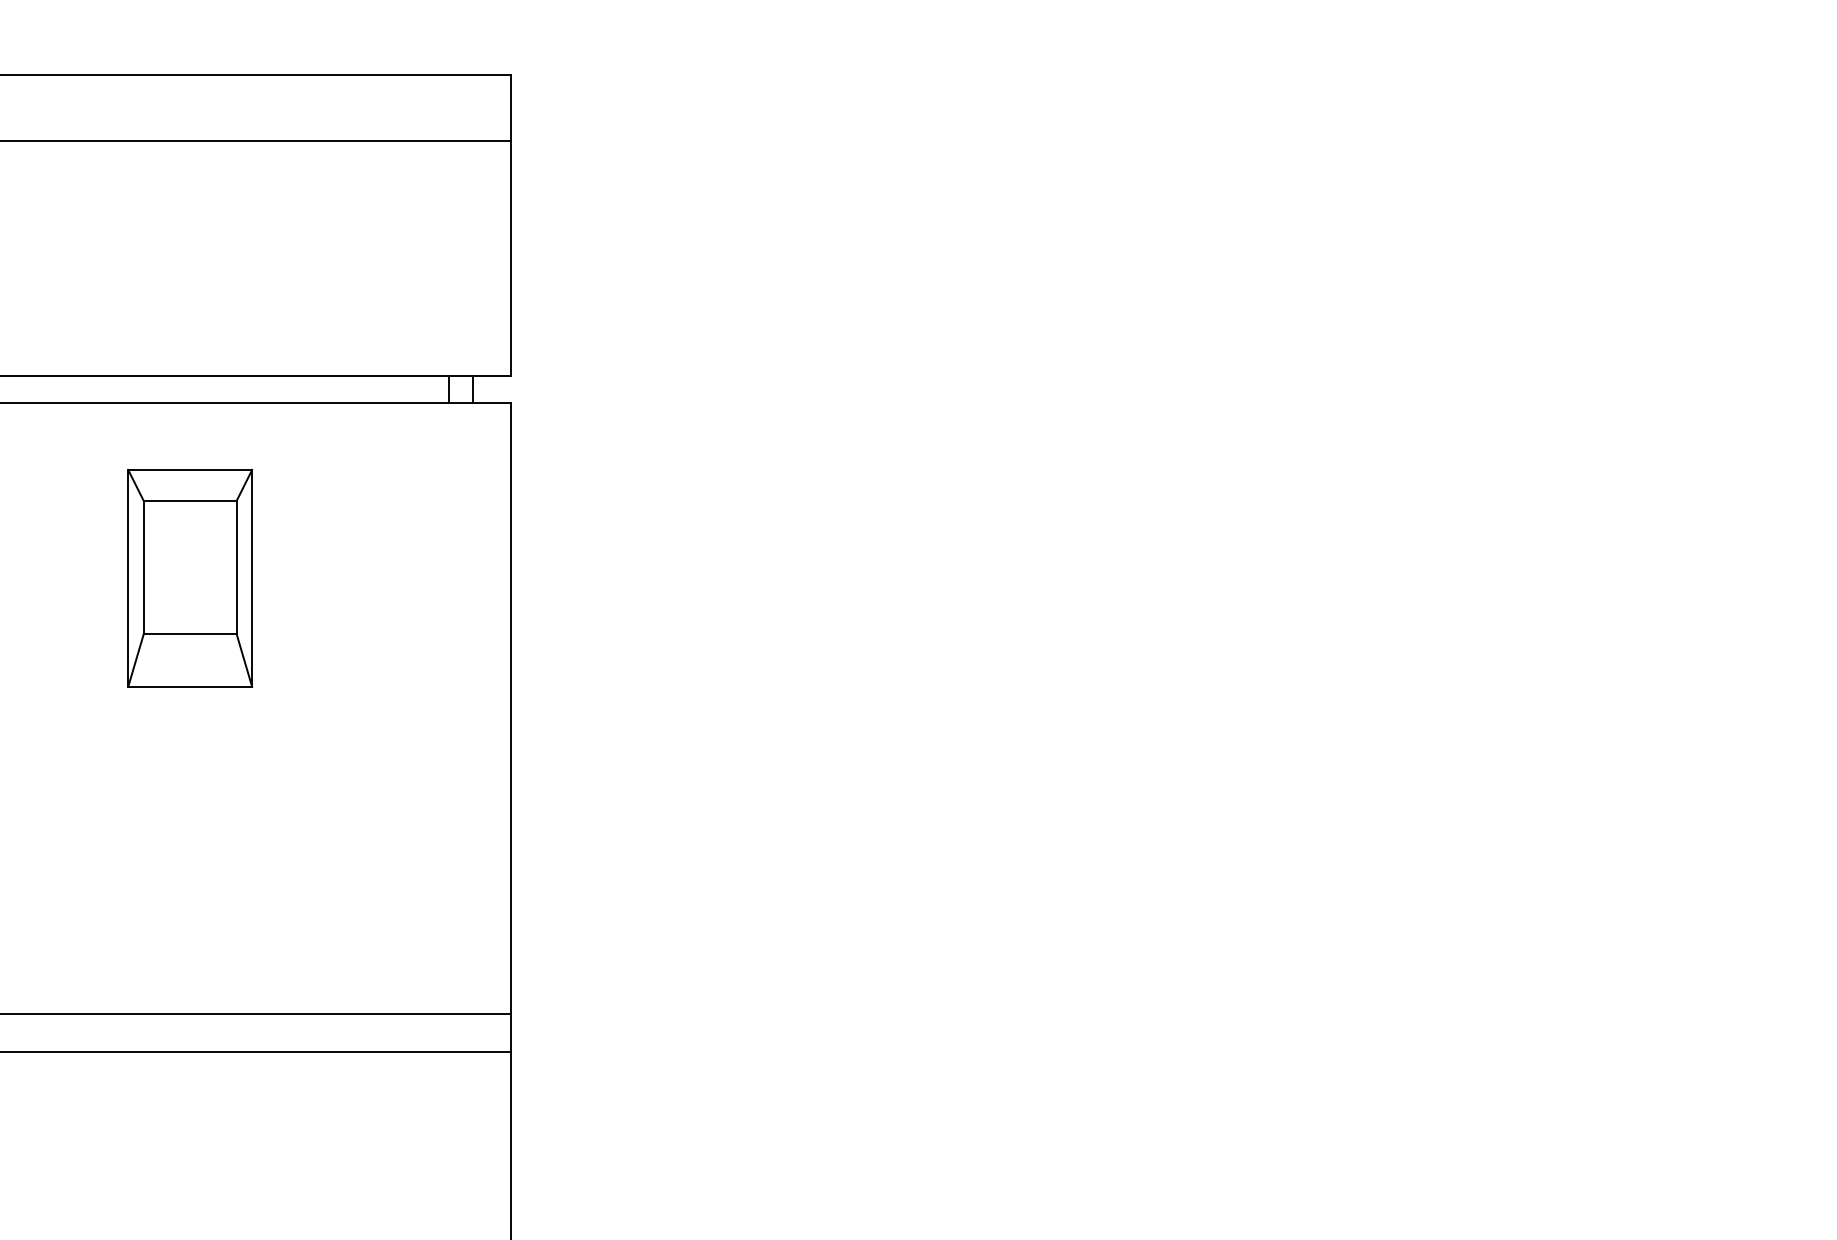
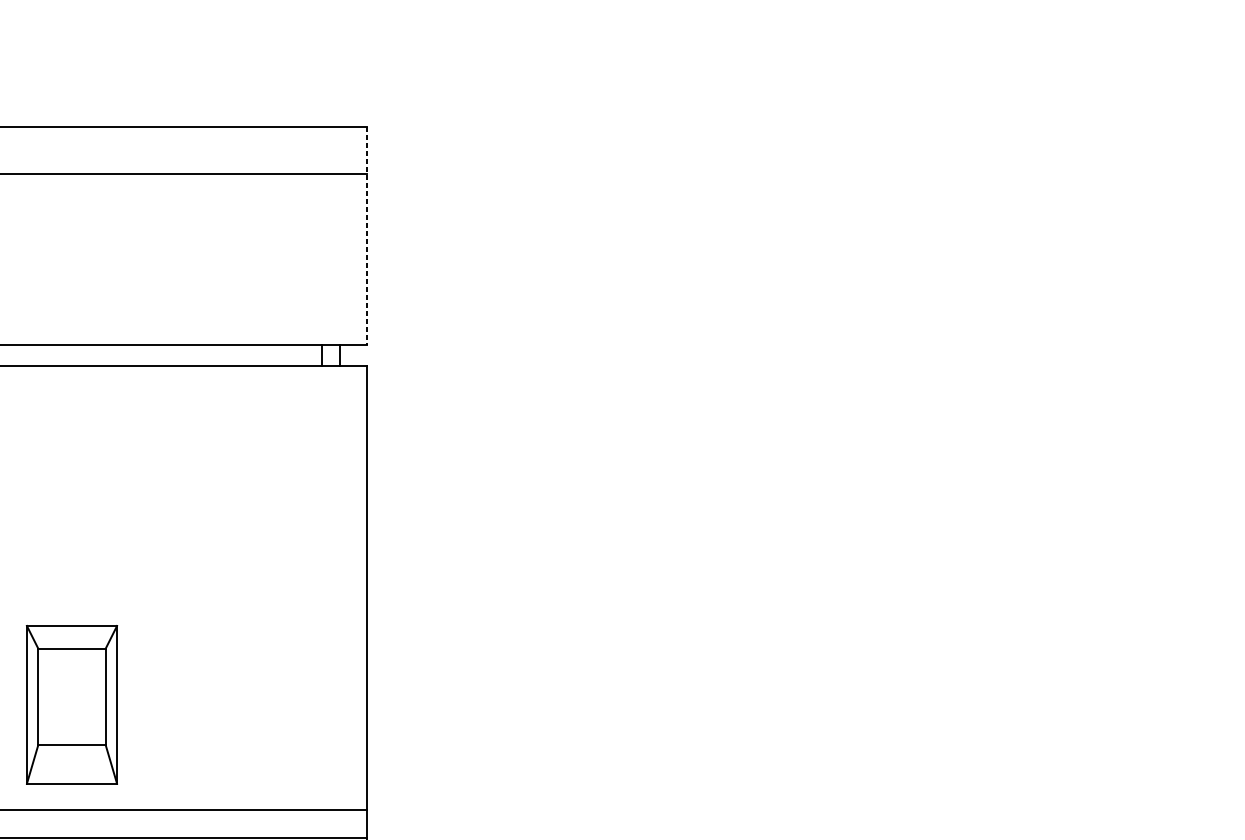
line: (510, 226) -> (366, 236), solid -> dashed
part: (190, 578) -> (72, 704), moved

